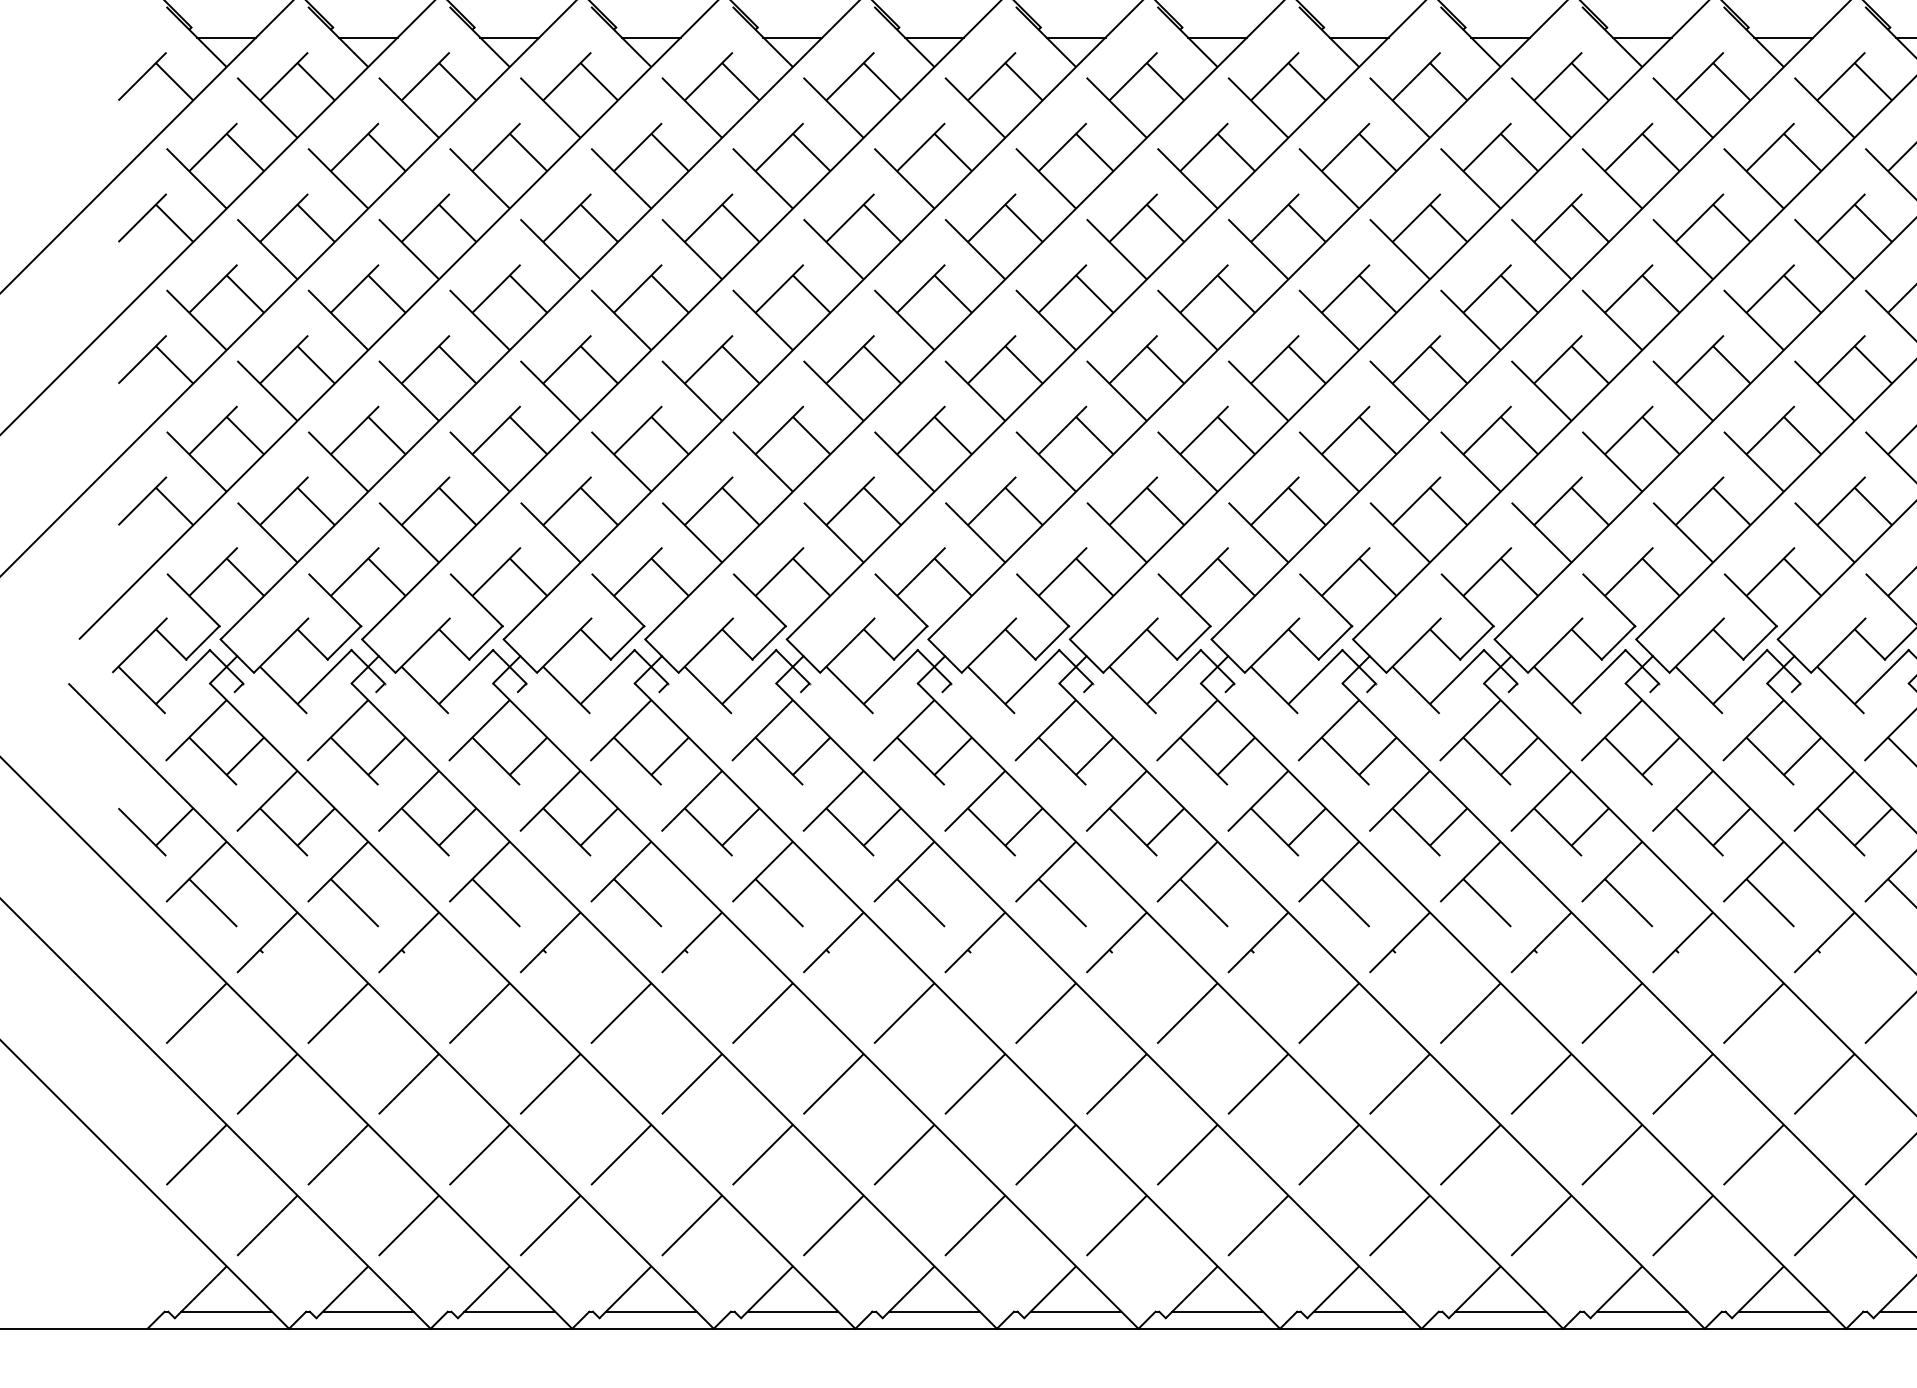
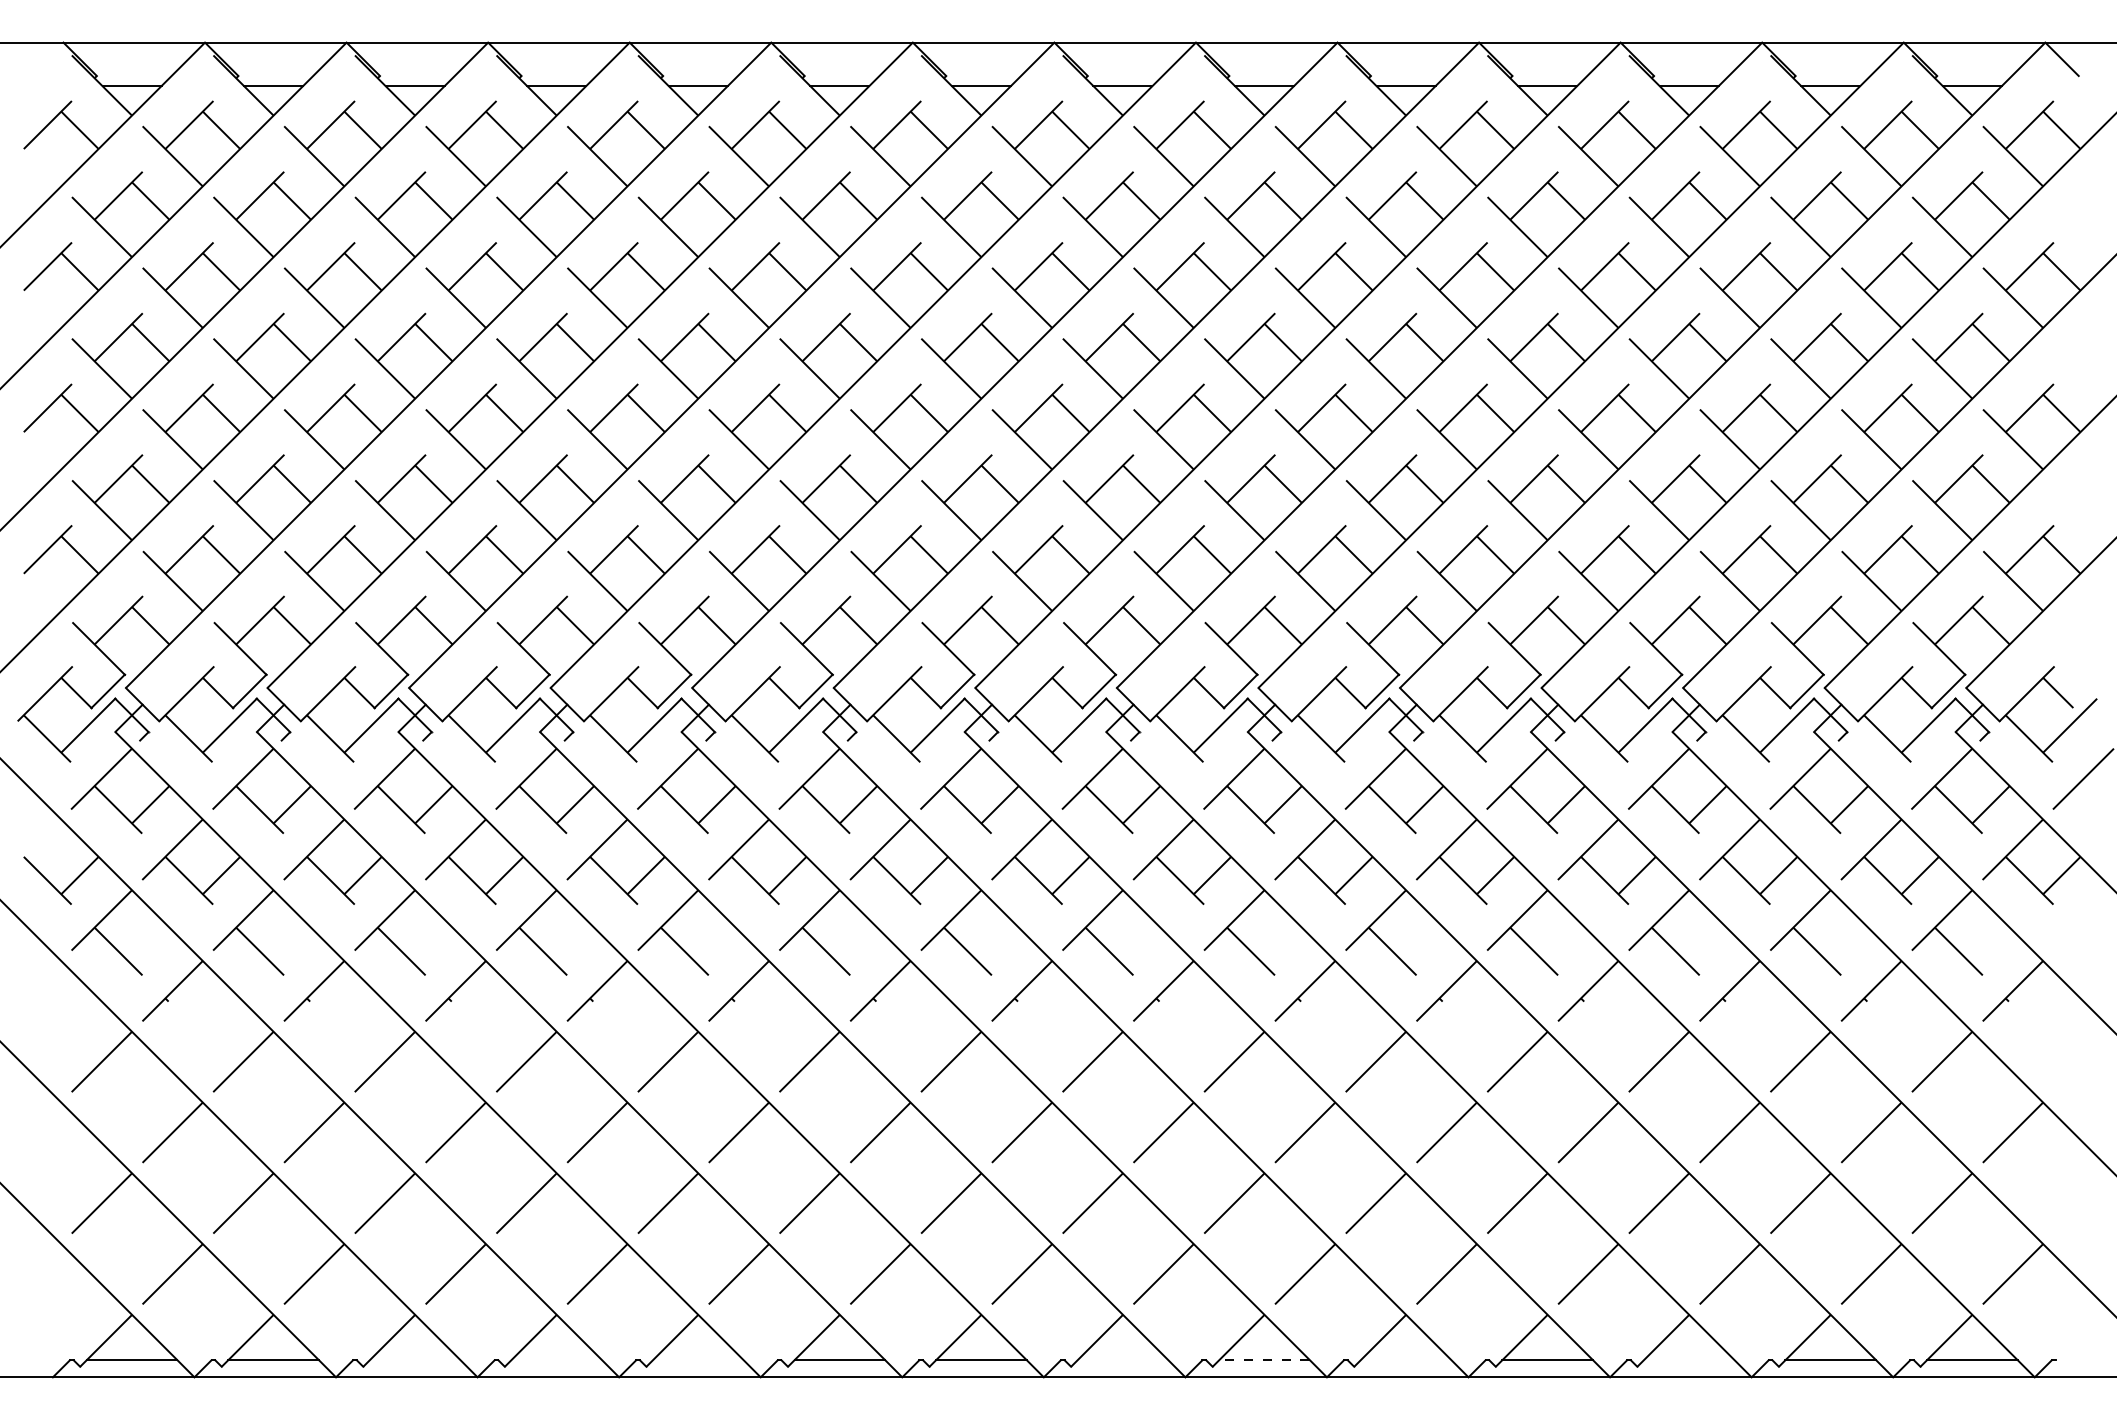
line: (509, 1311) -> (414, 1360), removed
line: (651, 1311) -> (556, 1360), removed
line: (792, 1311) -> (697, 1360), removed
line: (1217, 1311) -> (1122, 1360), removed
line: (1359, 1311) -> (1264, 1360), solid -> dashed
line: (1500, 1311) -> (1405, 1360), removed
line: (1783, 1311) -> (1688, 1360), removed

